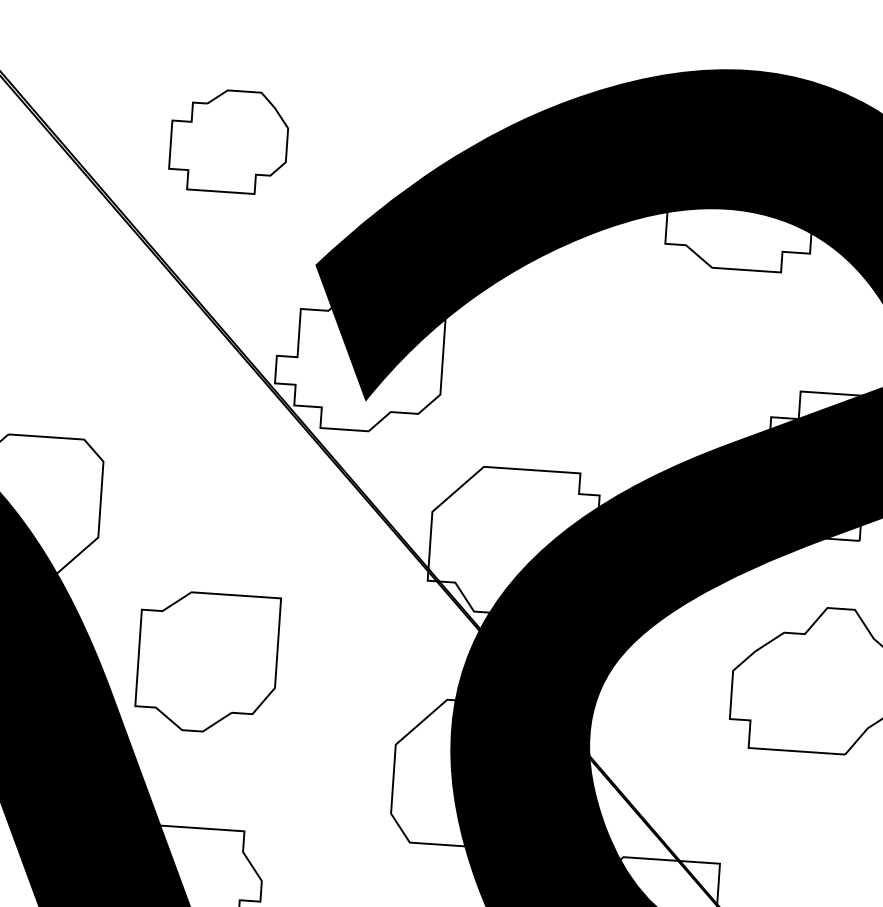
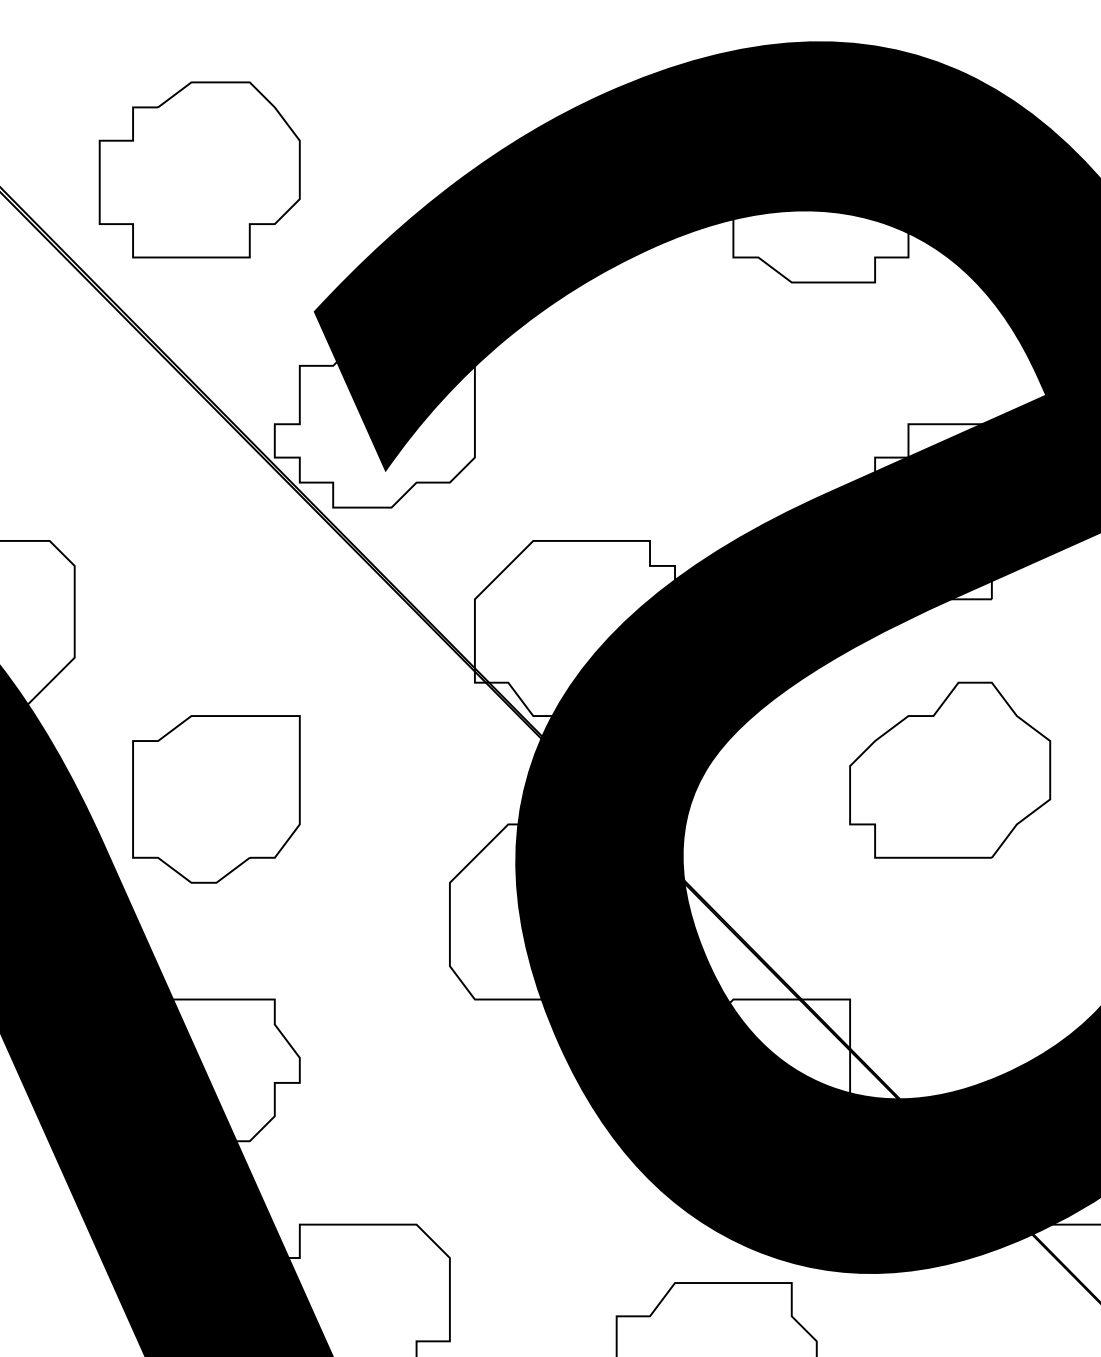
part: (228, 141) -> (199, 169), size x1.43

